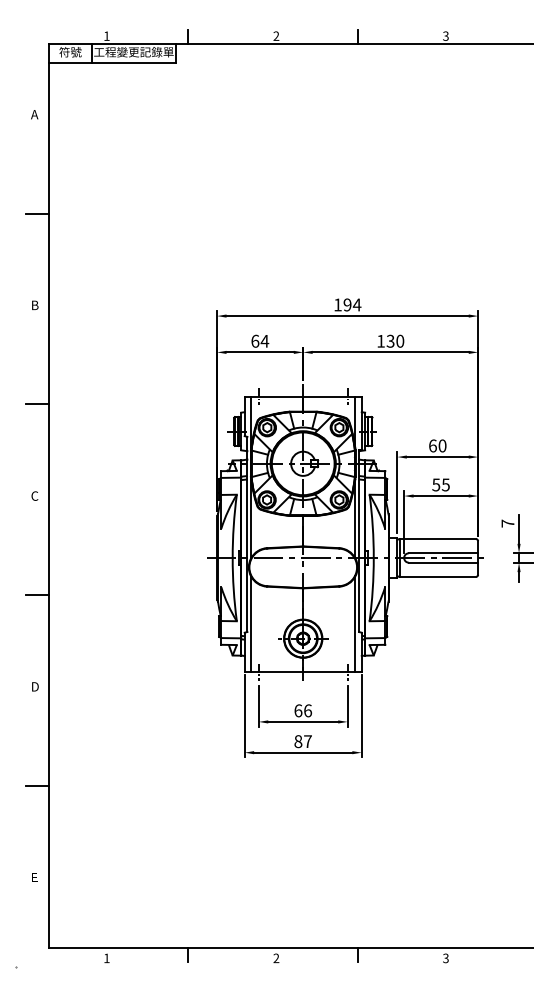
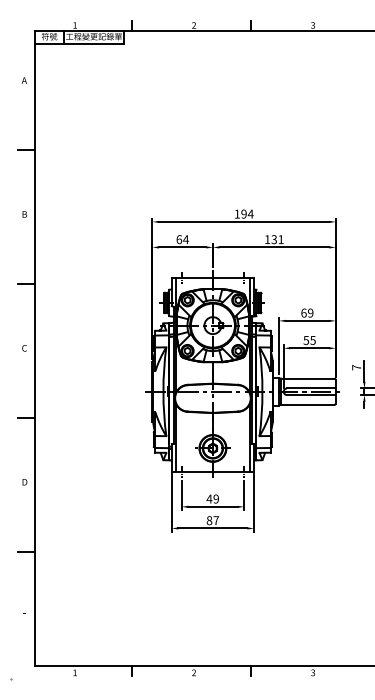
text: (400, 340) -> (281, 239), 130 -> 131
text: (442, 445) -> (310, 312), 60 -> 69
text: (303, 710) -> (213, 498), 66 -> 49

